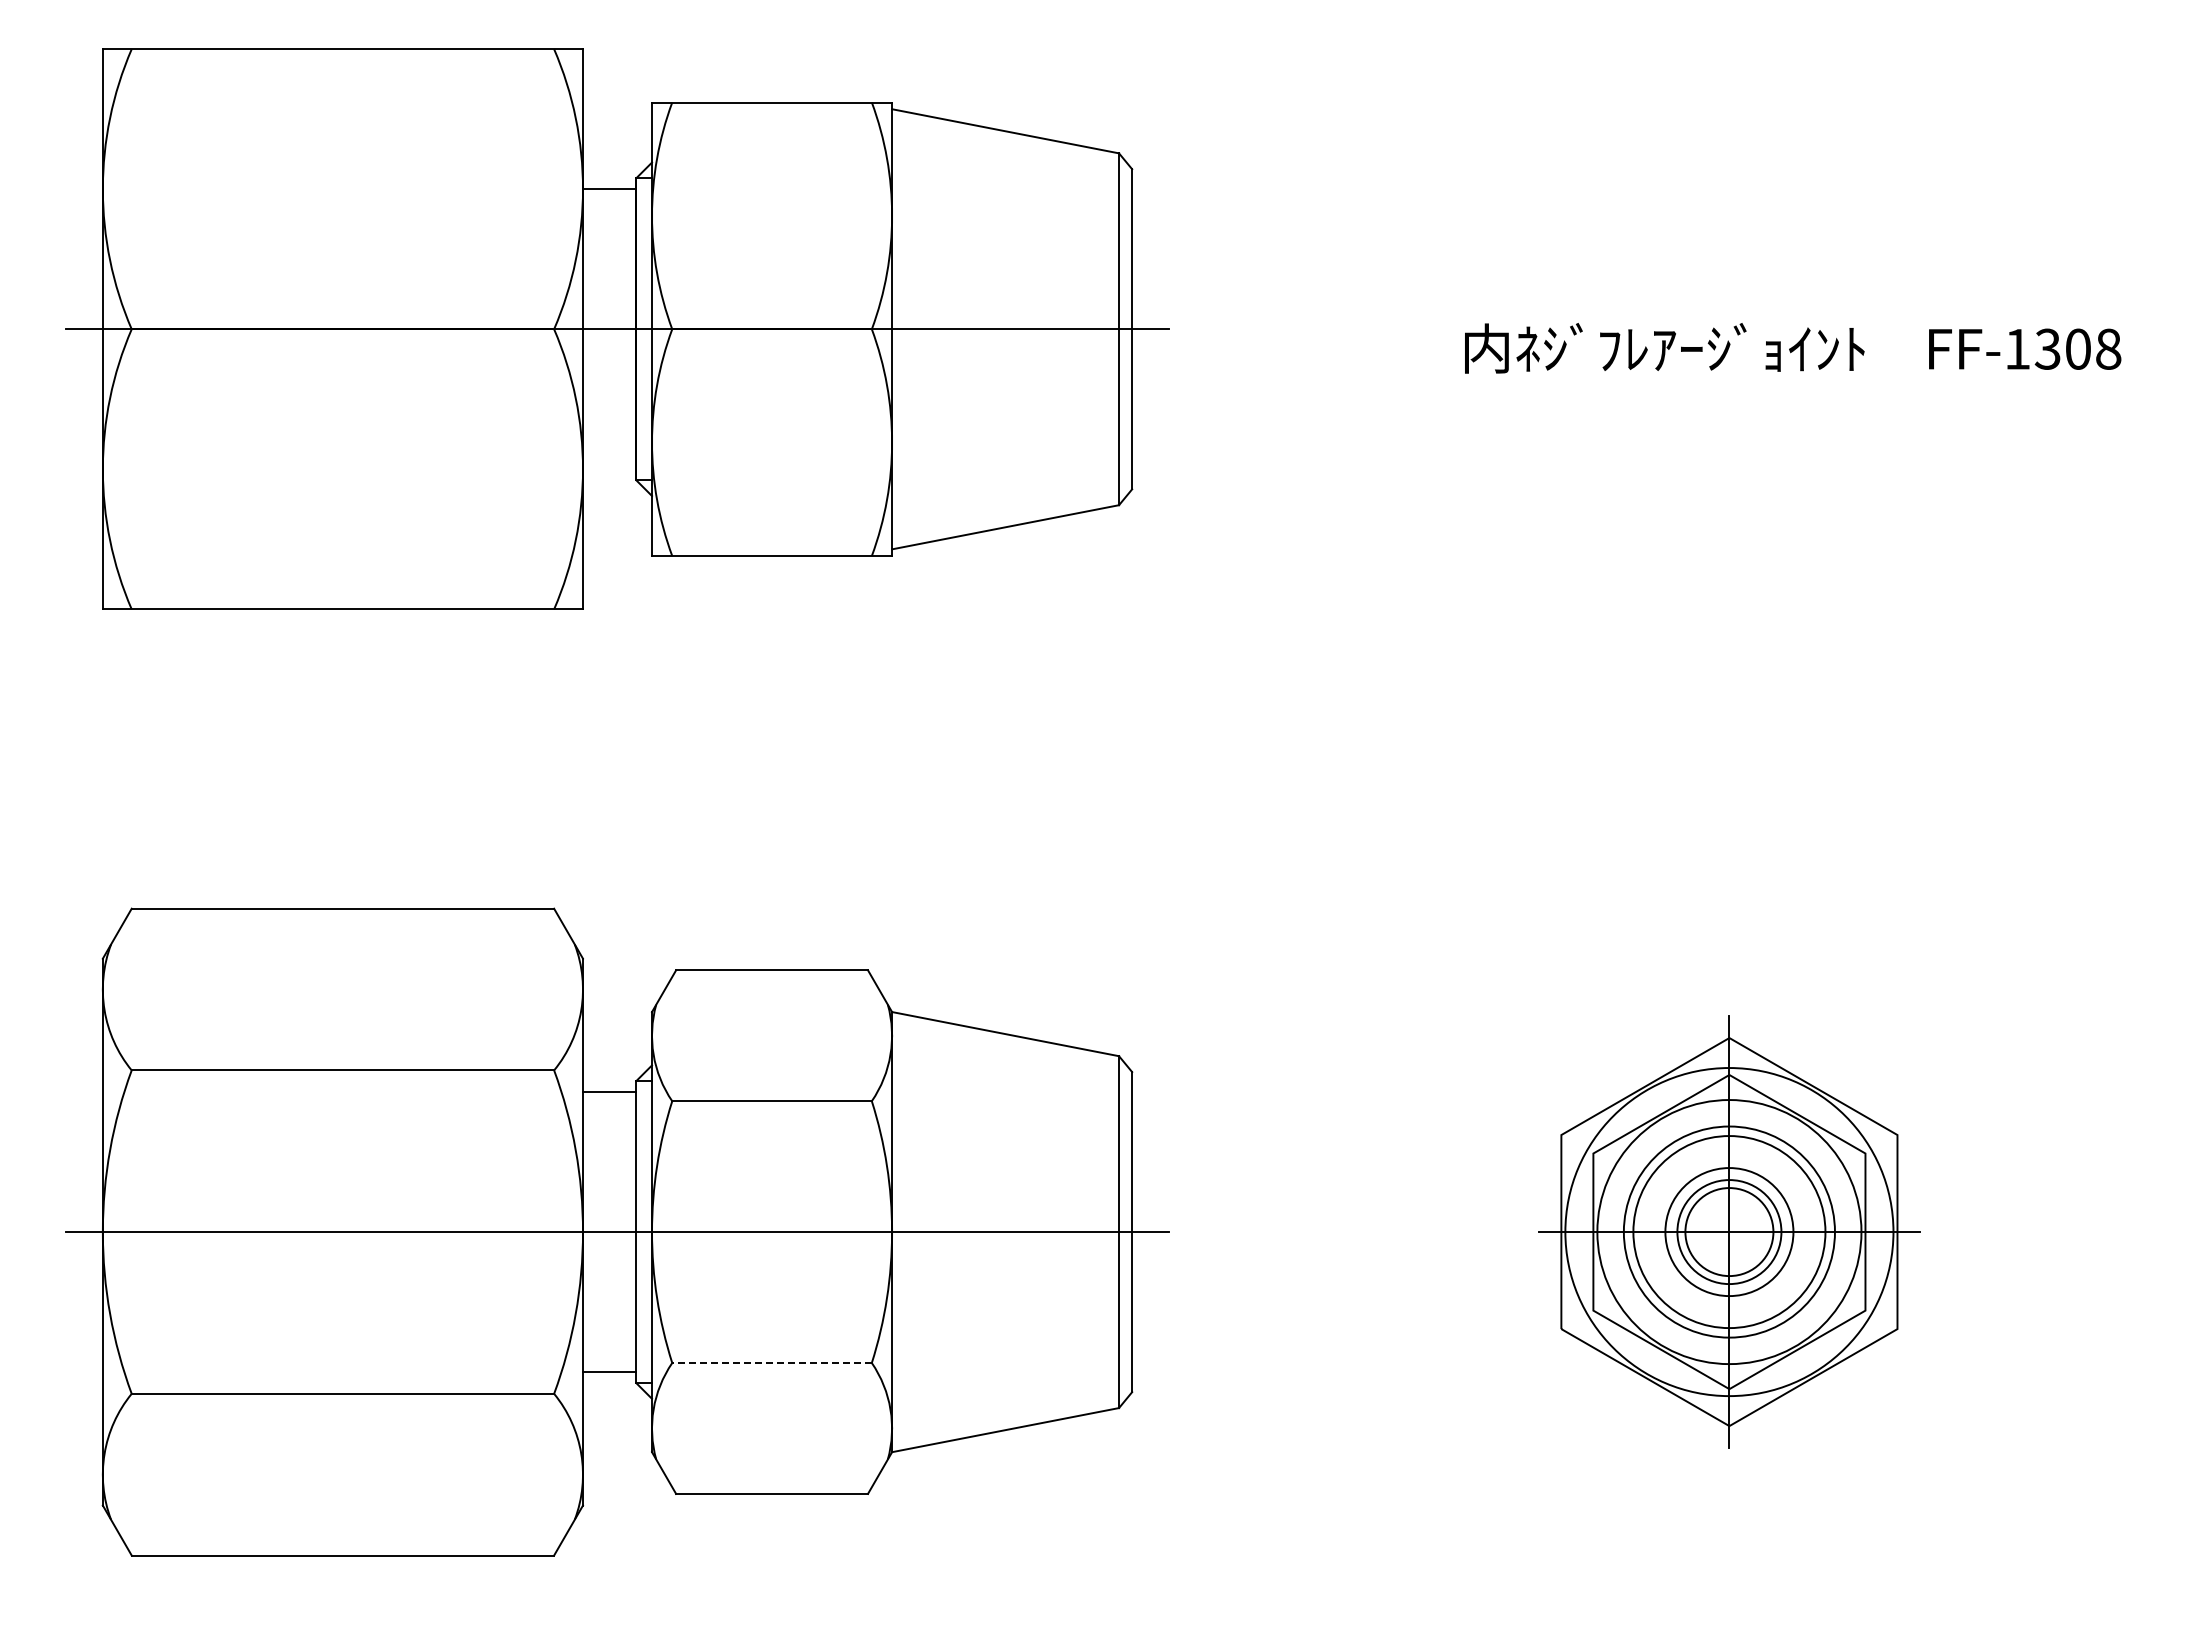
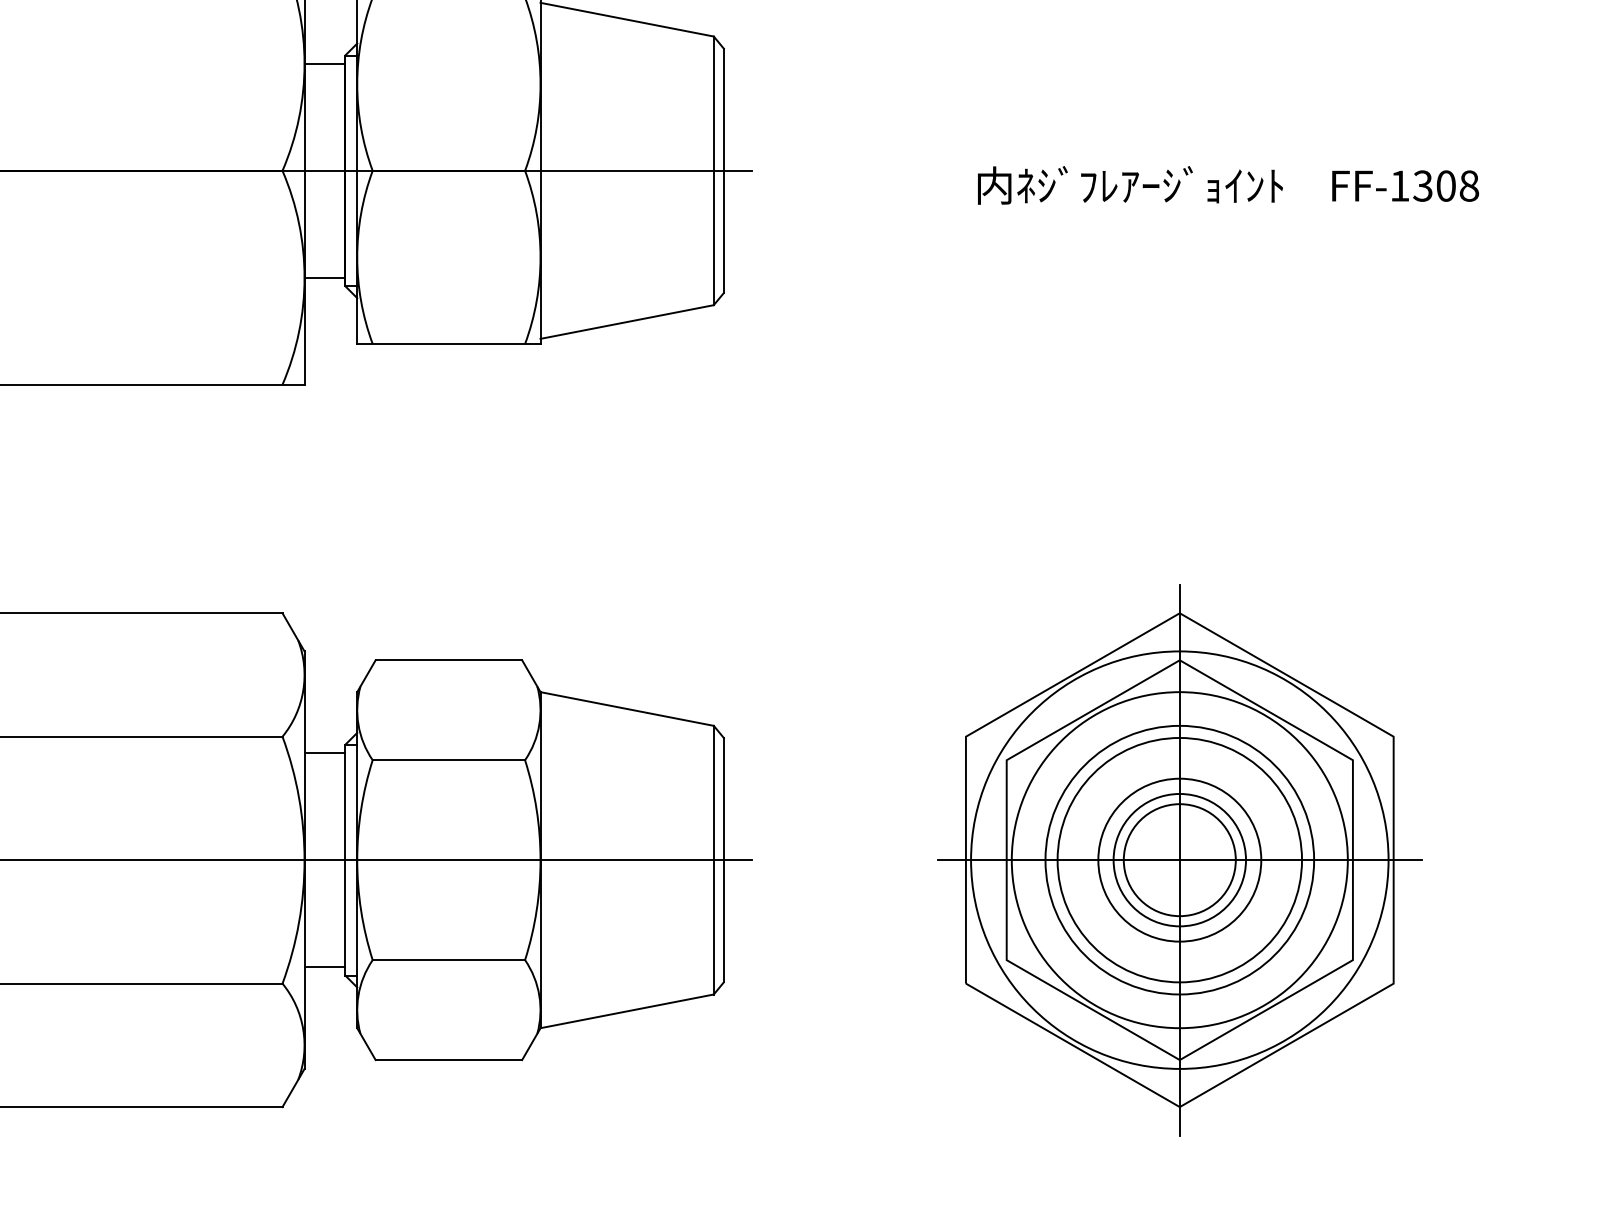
line: (609, 469) -> (324, 277), added
part: (1729, 1231) -> (1179, 859), size x1.67
line: (772, 1363) -> (449, 960), dashed -> solid

